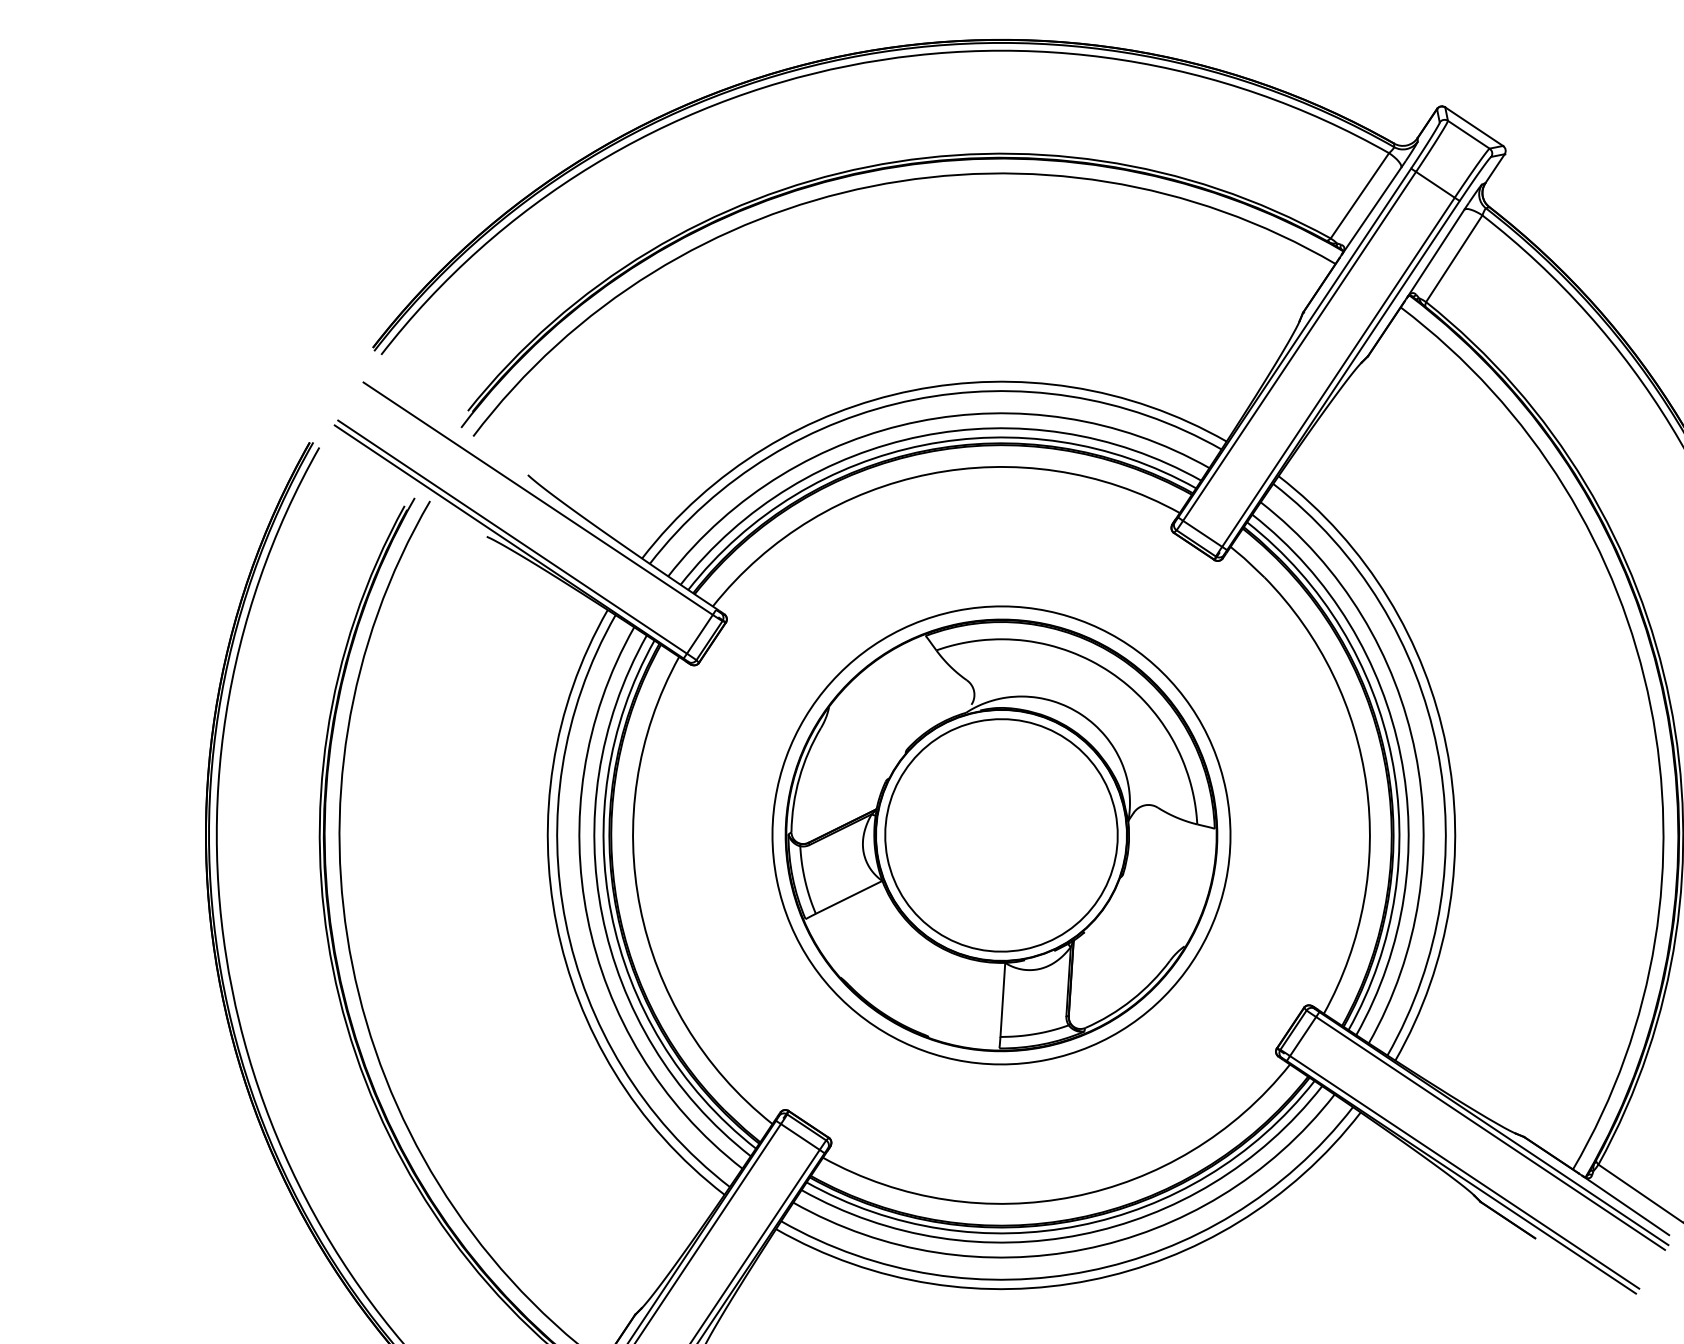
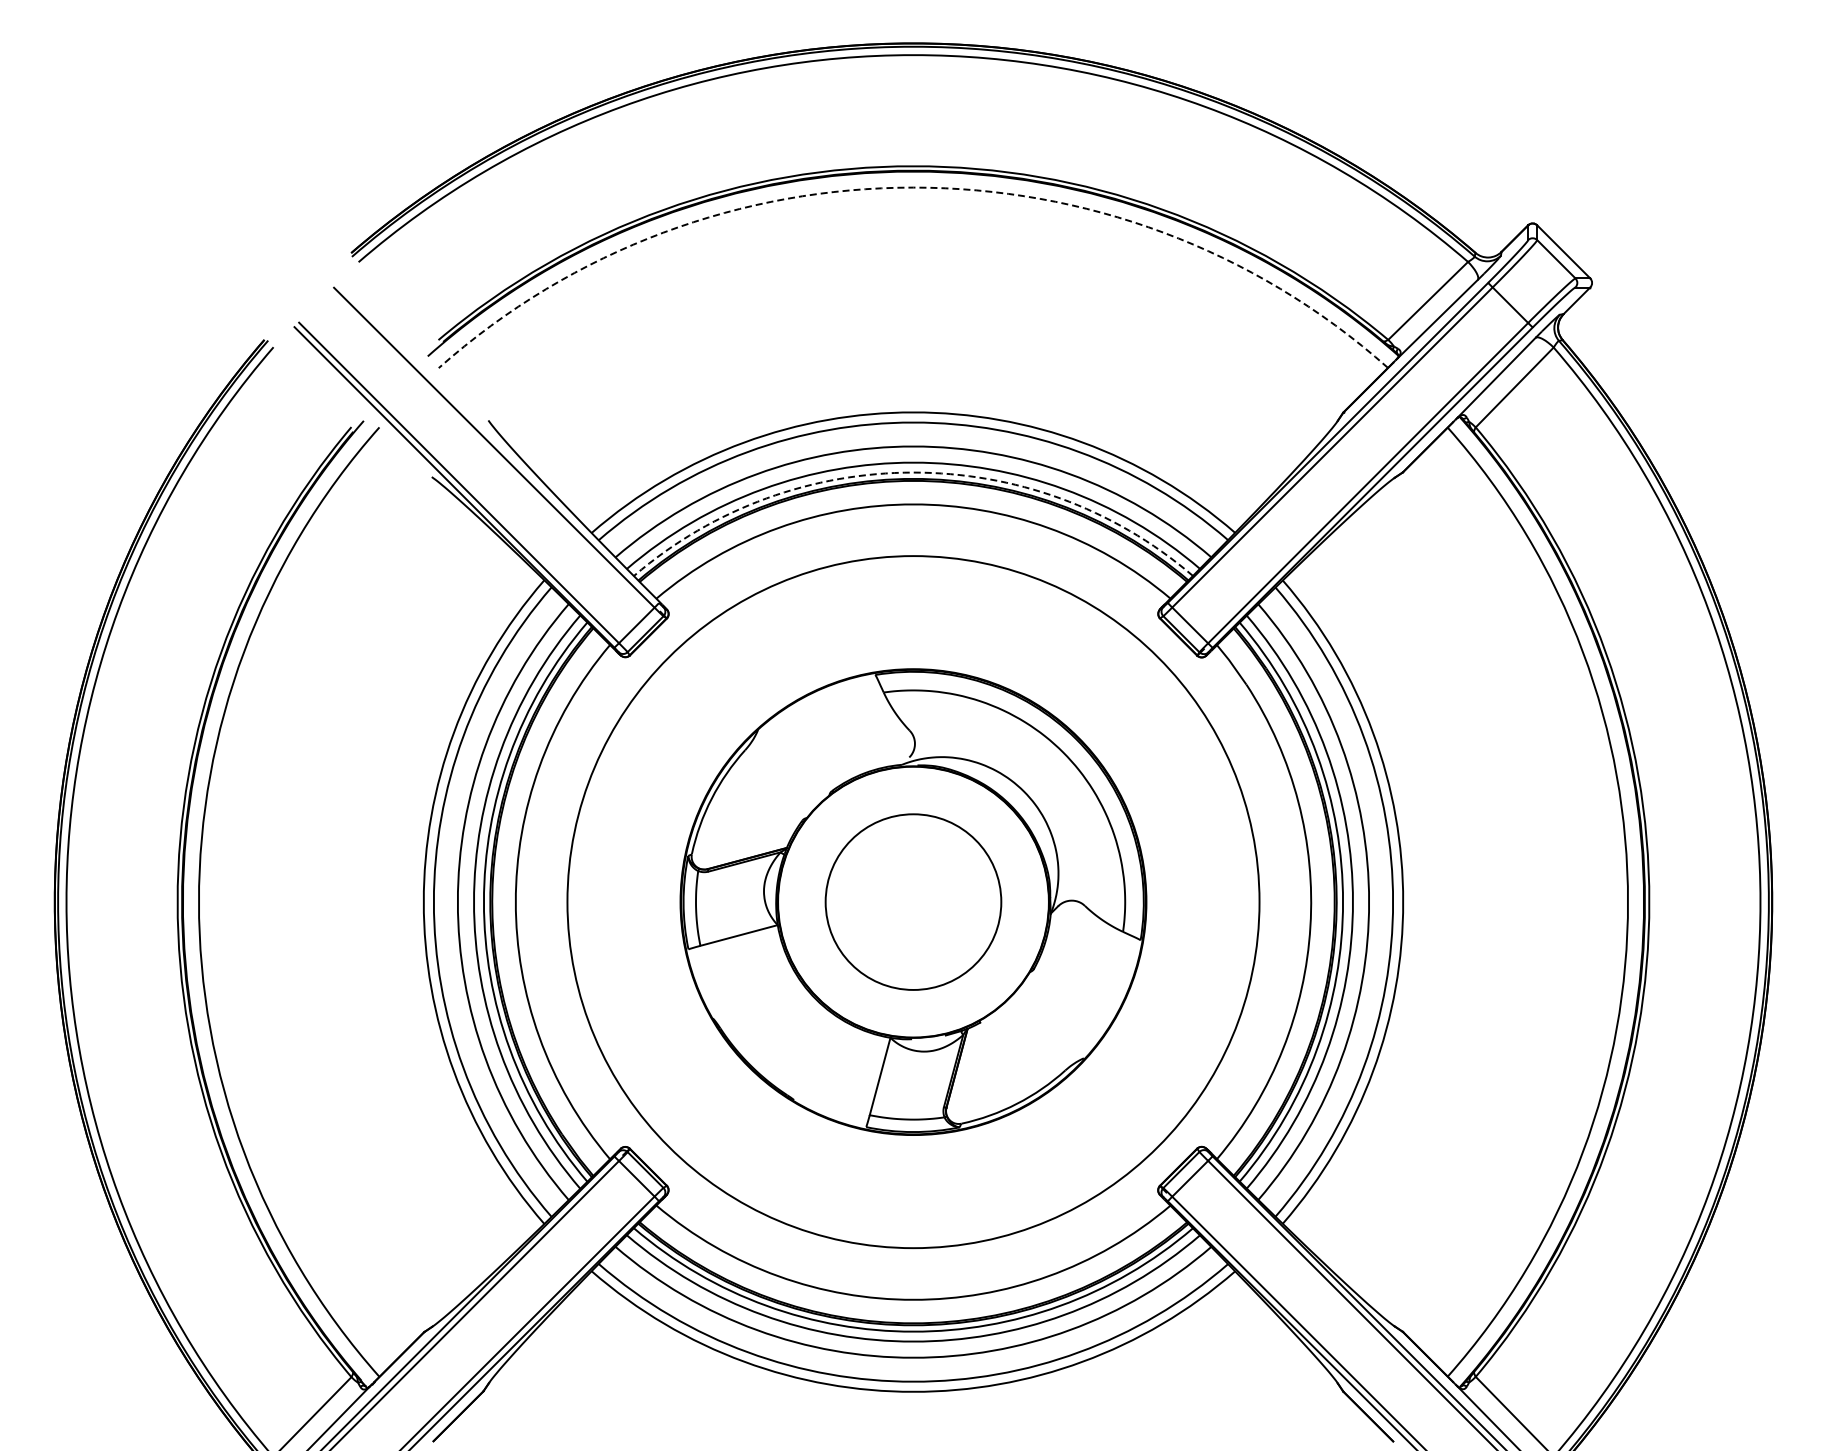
arc: (871, 186) -> (913, 187), solid -> dashed
arc: (923, 445) -> (913, 472), solid -> dashed
circle: (1001, 834) -> (913, 901), size x0.7
circle: (1001, 834) -> (913, 901), size x1.4

